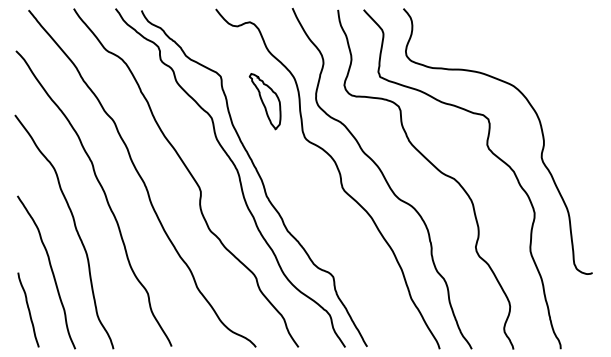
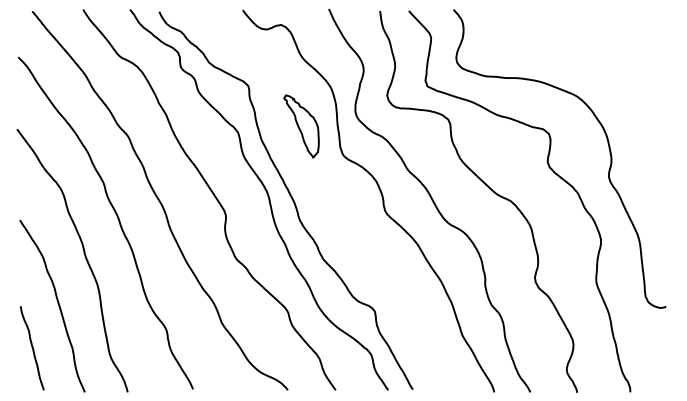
part: (264, 101) -> (300, 126), moved

